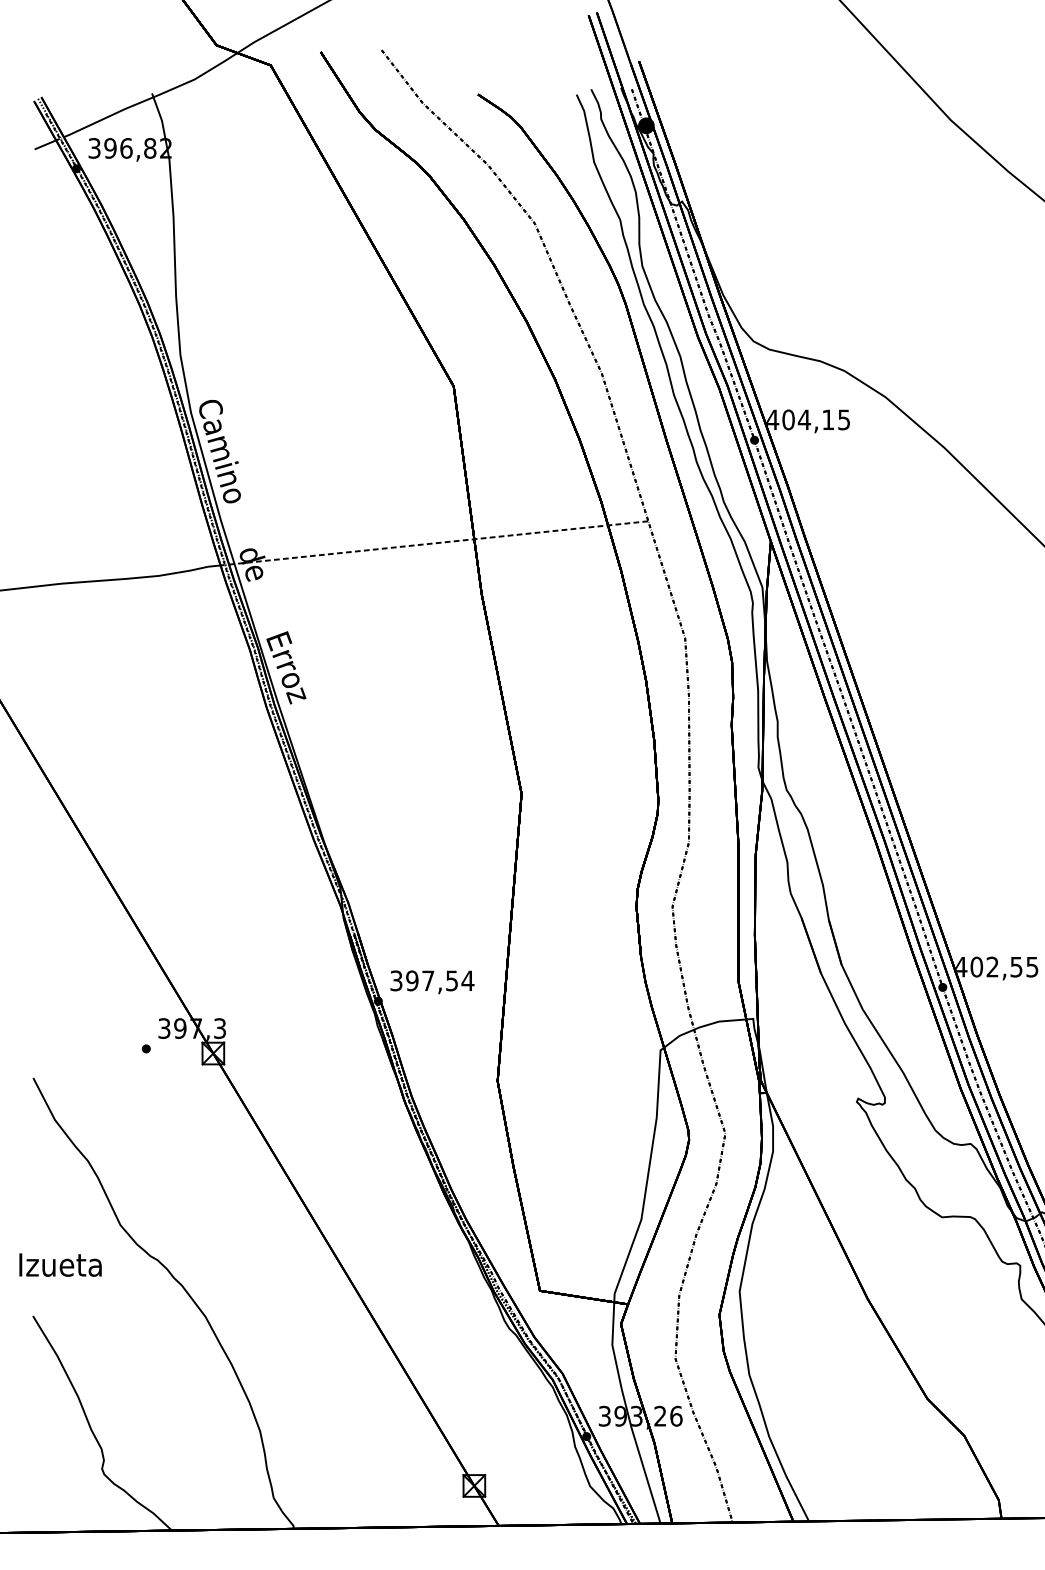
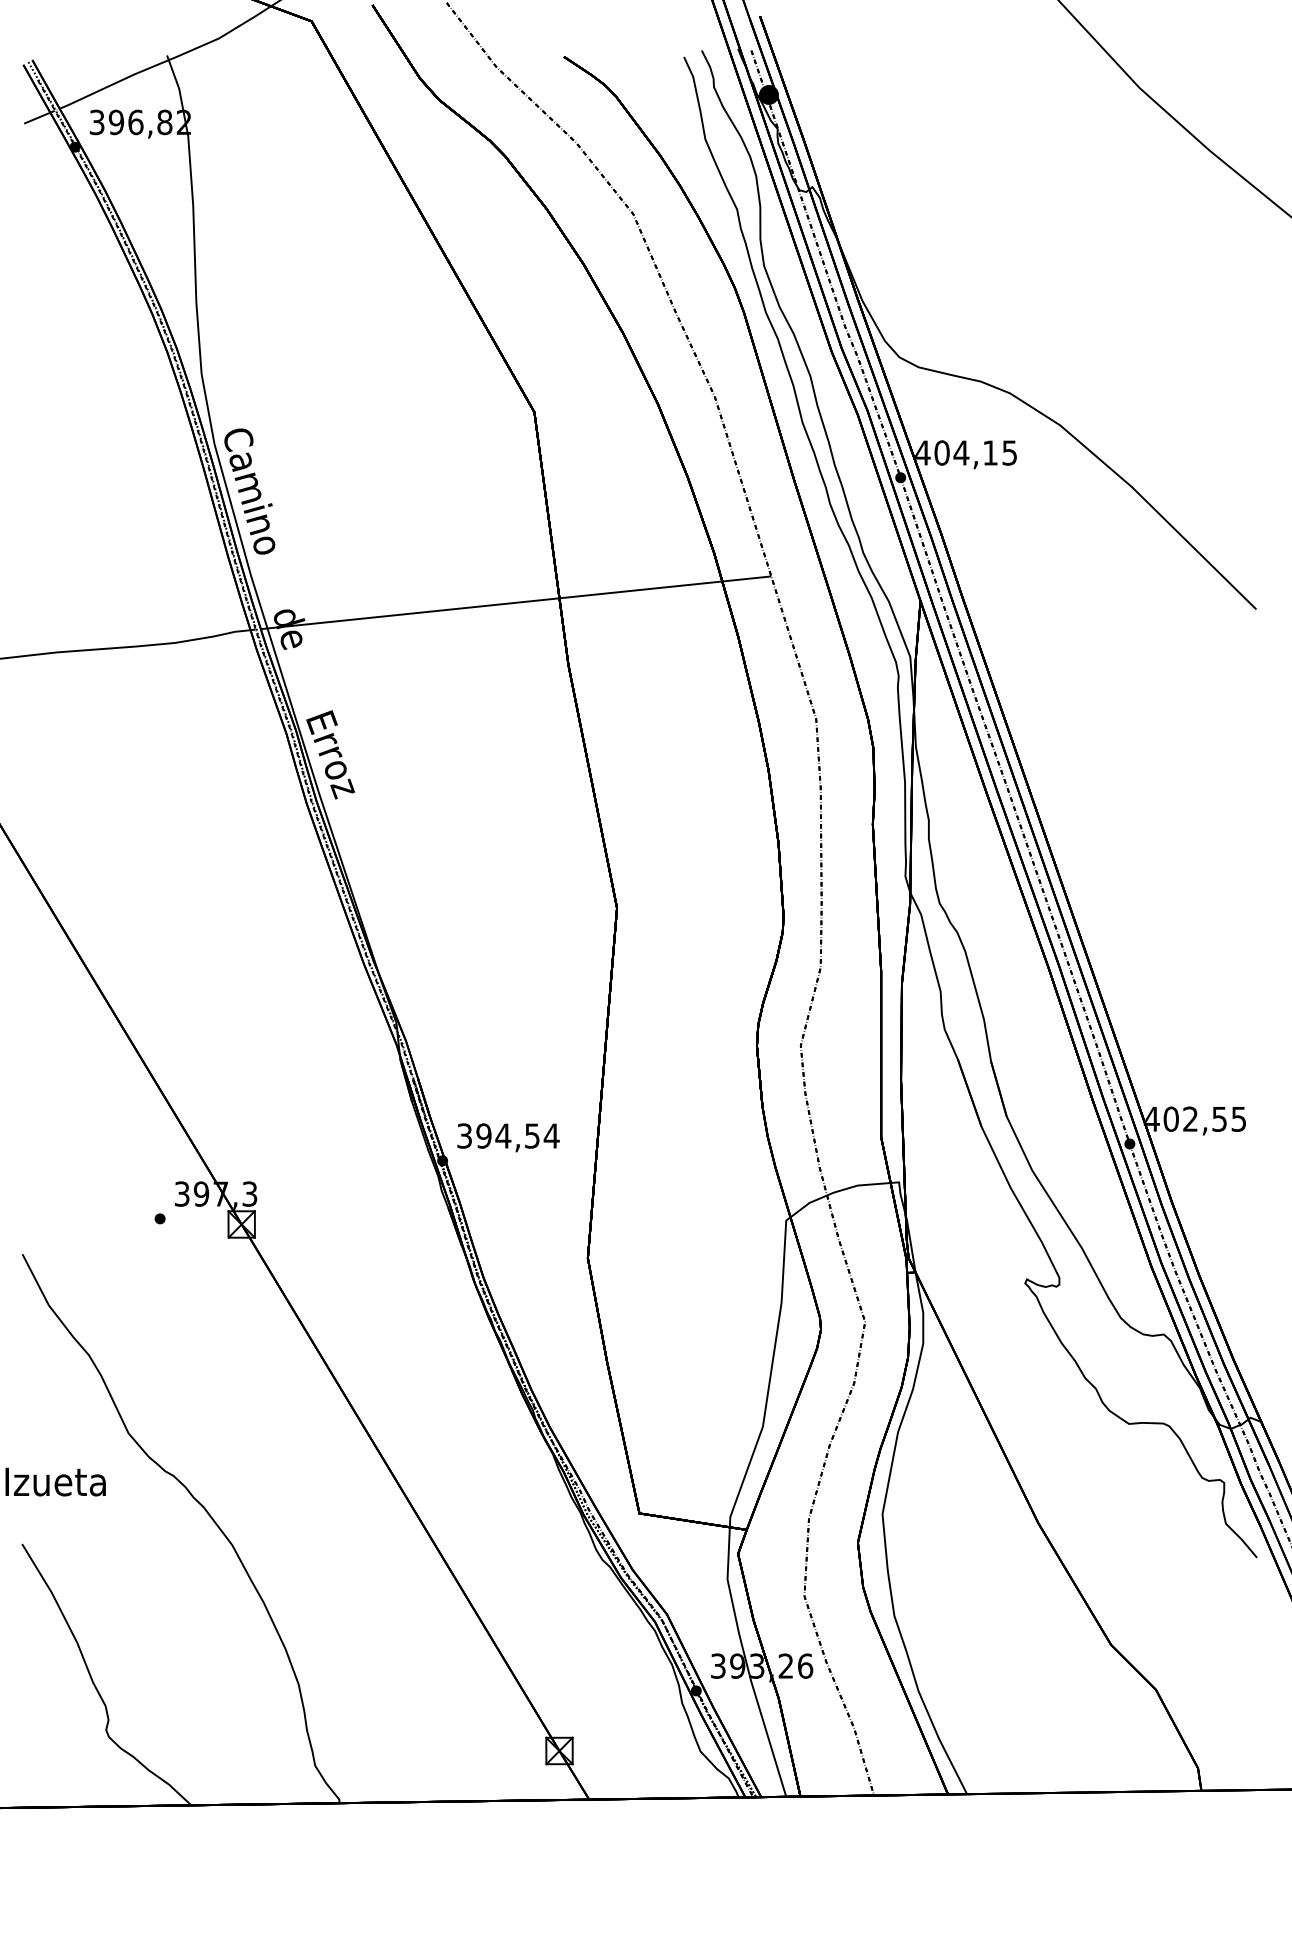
line: (439, 542) -> (516, 602), dashed -> solid
text: (428, 980) -> (503, 1135), 397,54 -> 394,54

